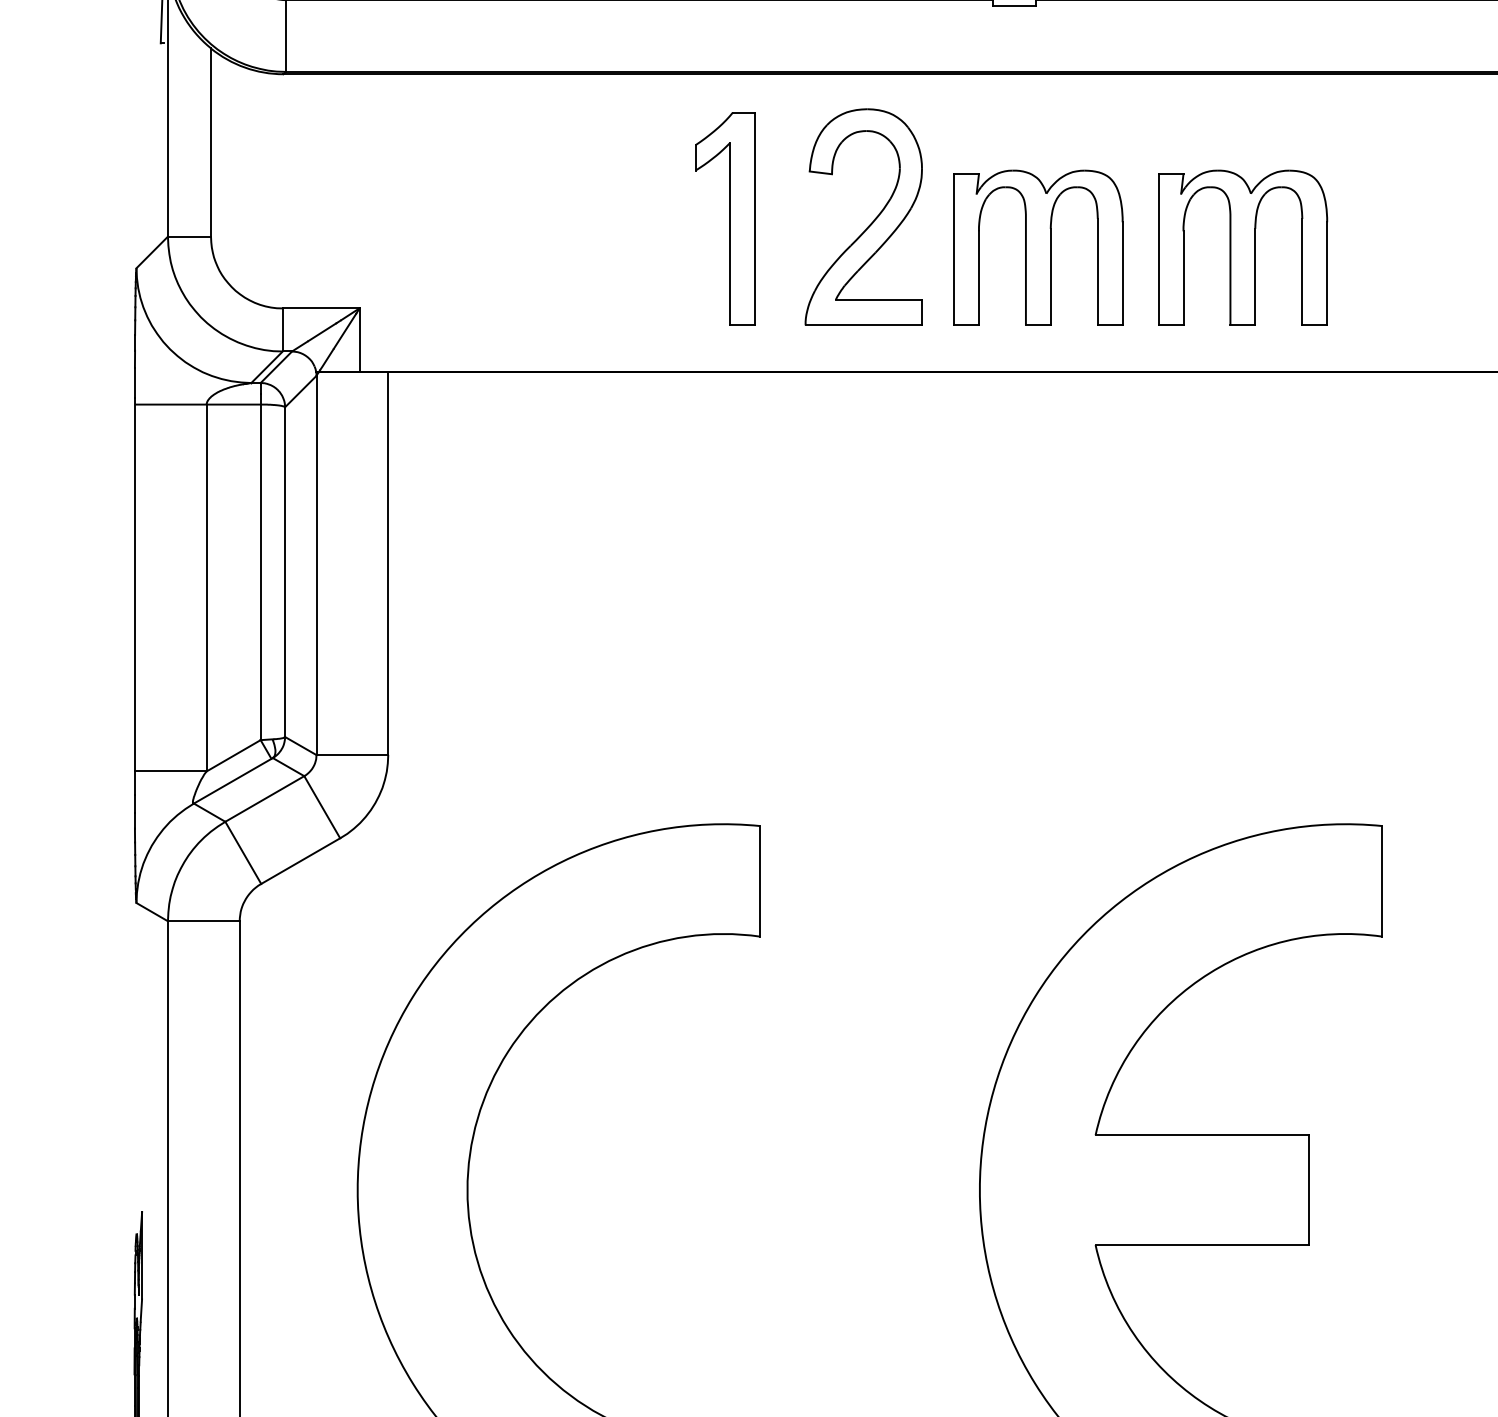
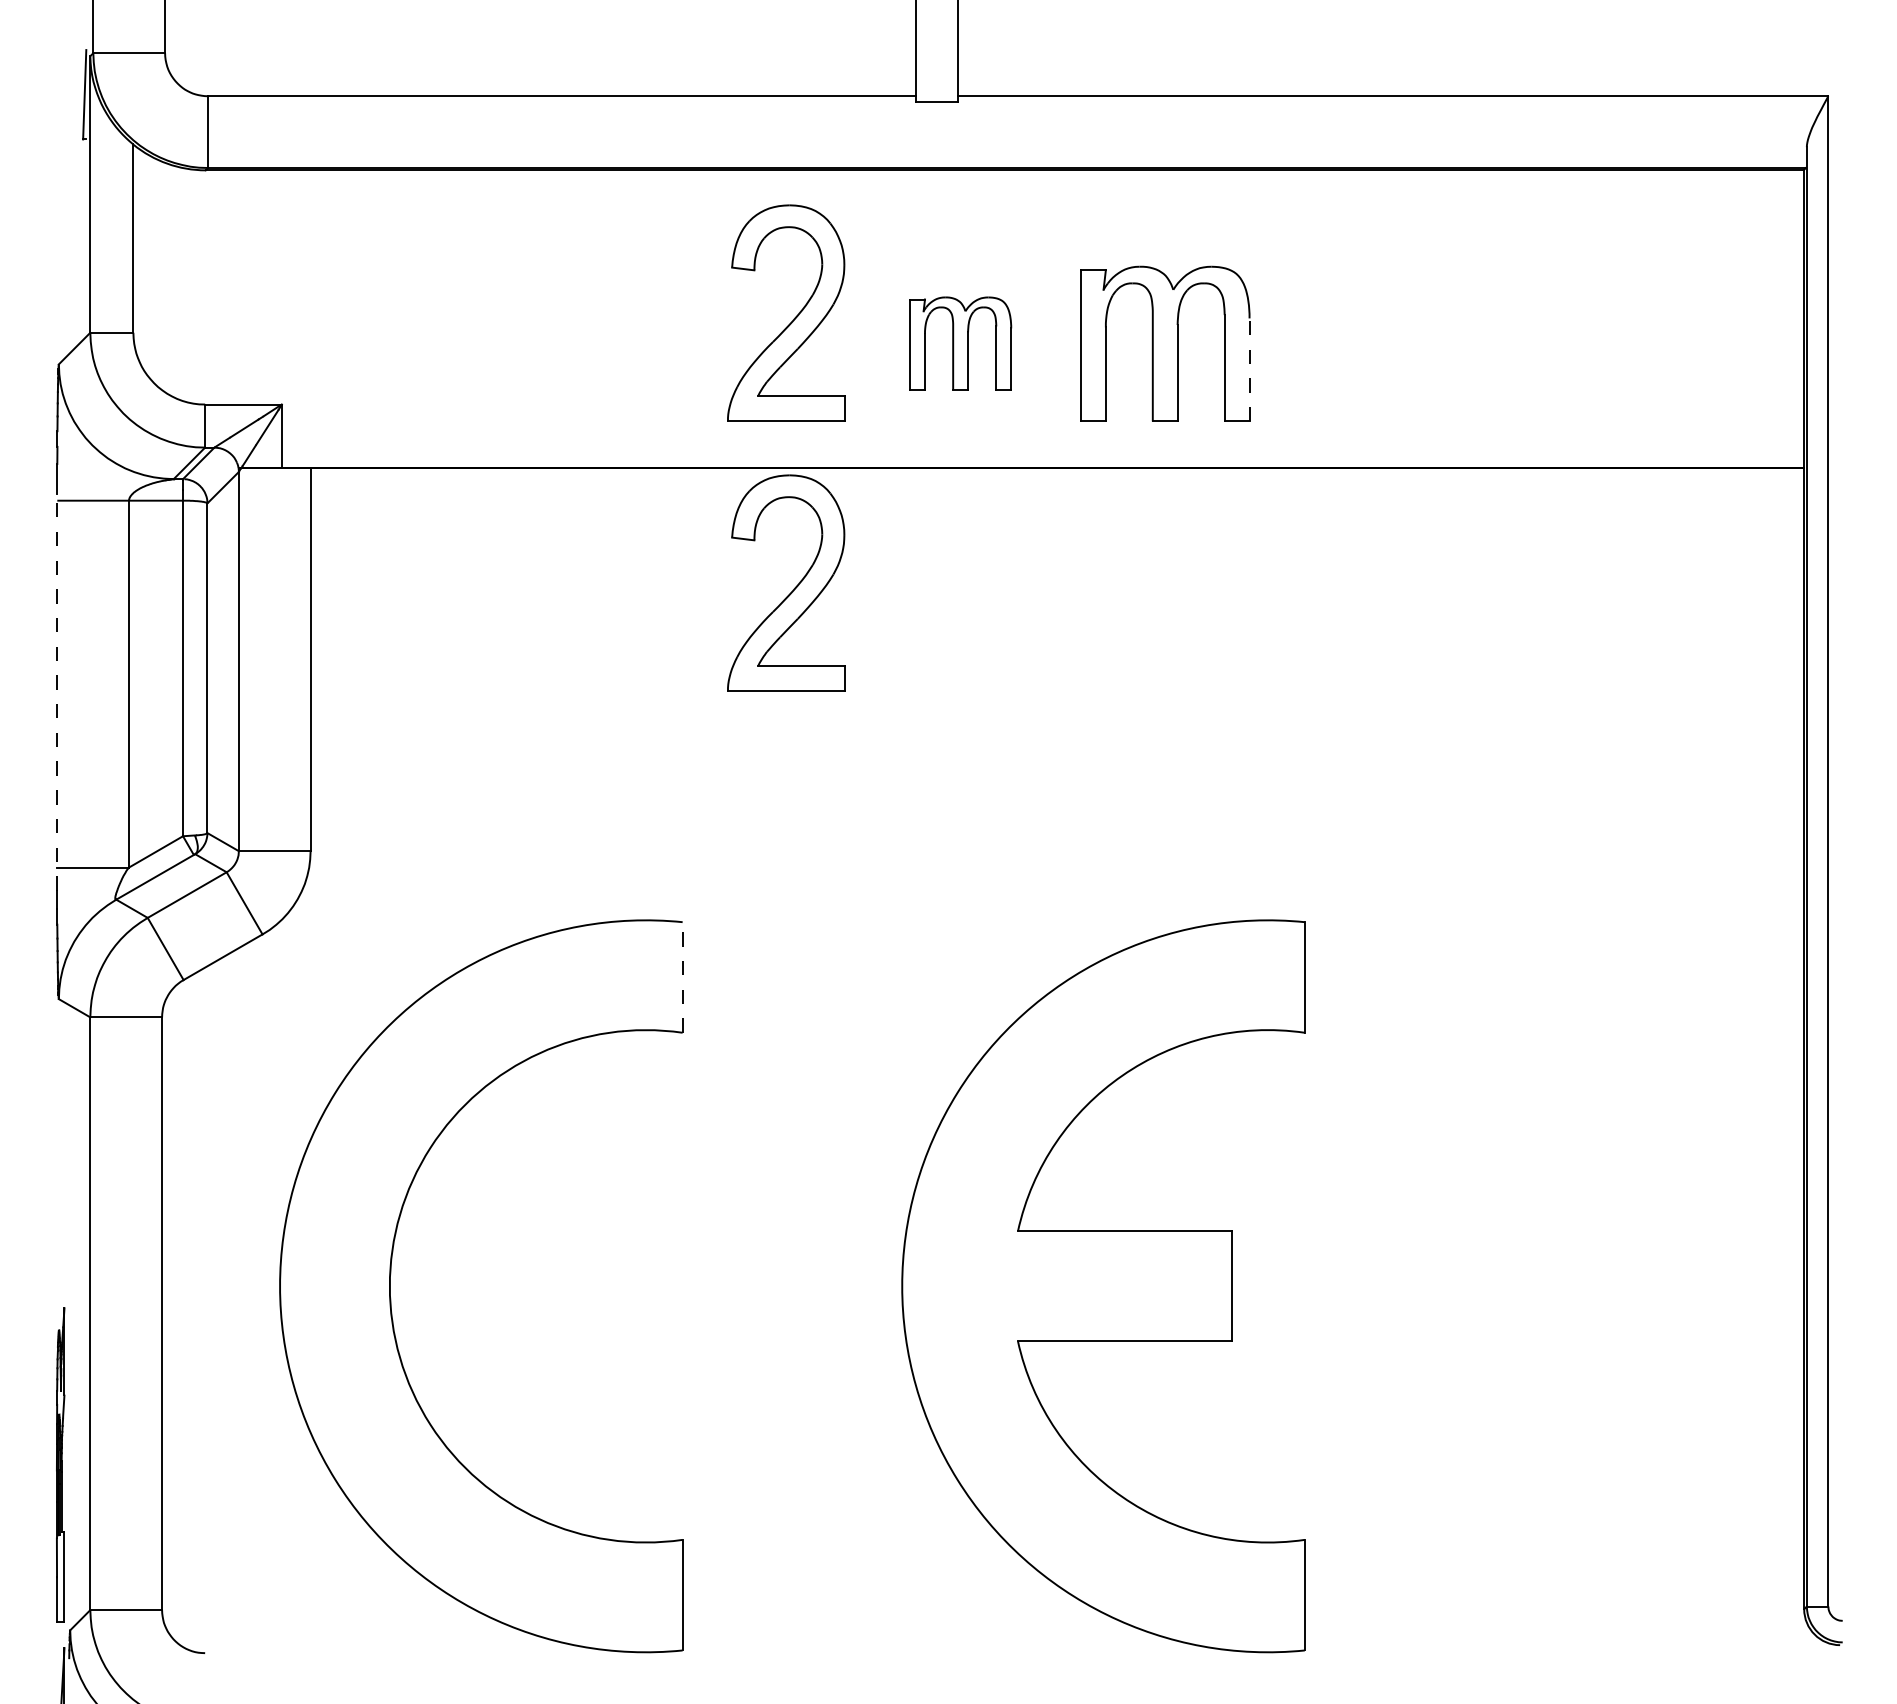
part: (725, 218) -> (647, 314), removed
part: (1038, 247) -> (960, 343), size x0.6
line: (1327, 273) -> (1249, 369), solid -> dashed
part: (871, 492) -> (793, 588), added
line: (135, 595) -> (57, 691), solid -> dashed
line: (760, 880) -> (682, 976), solid -> dashed

